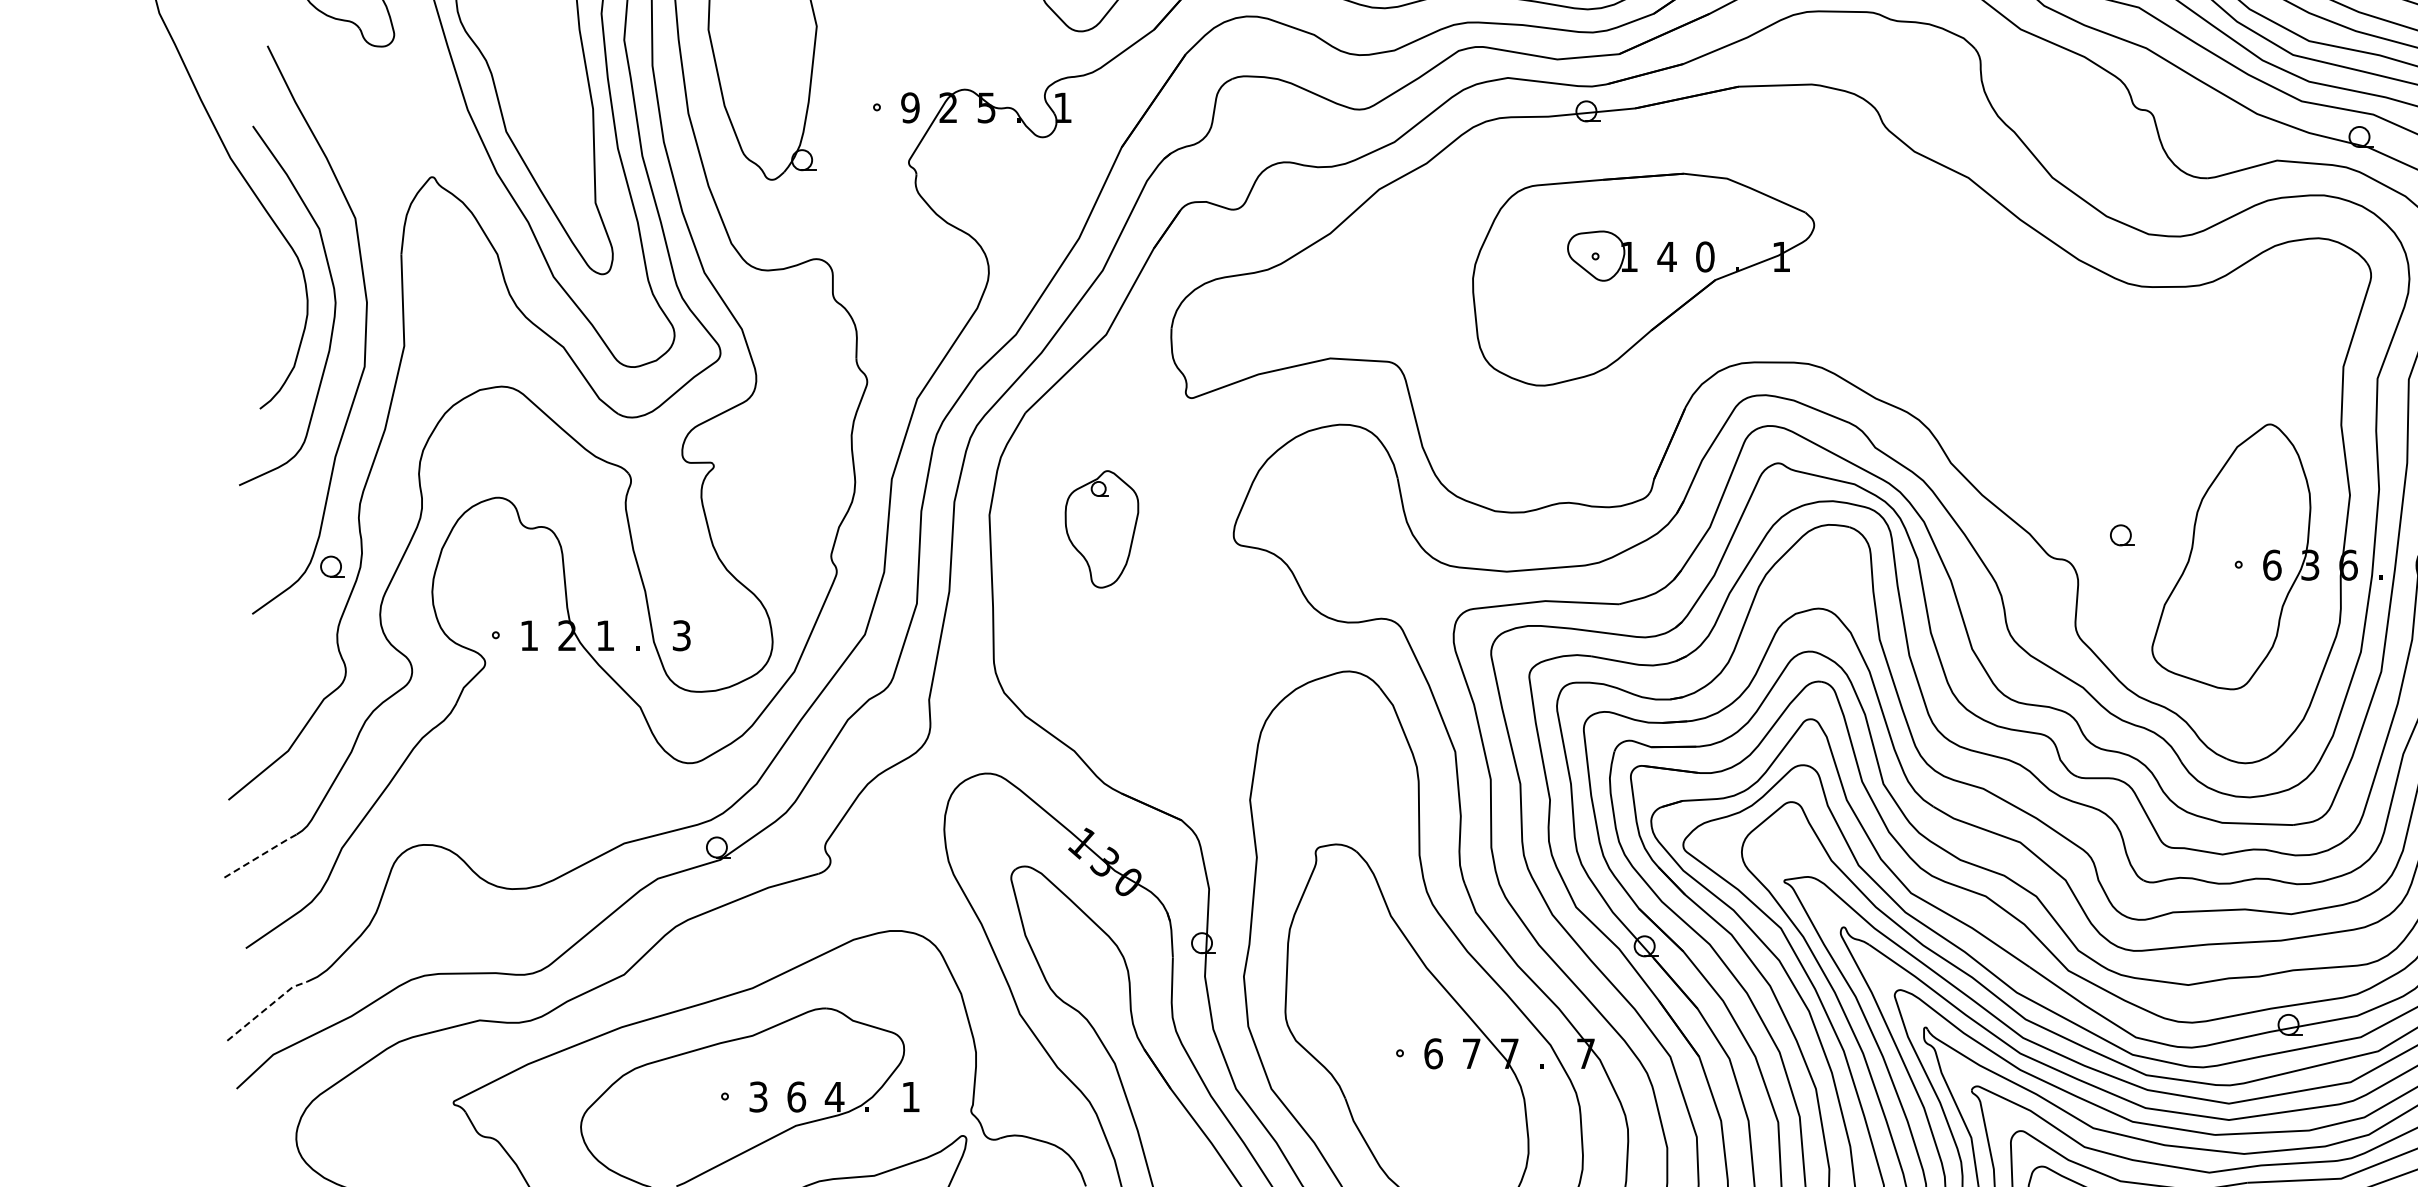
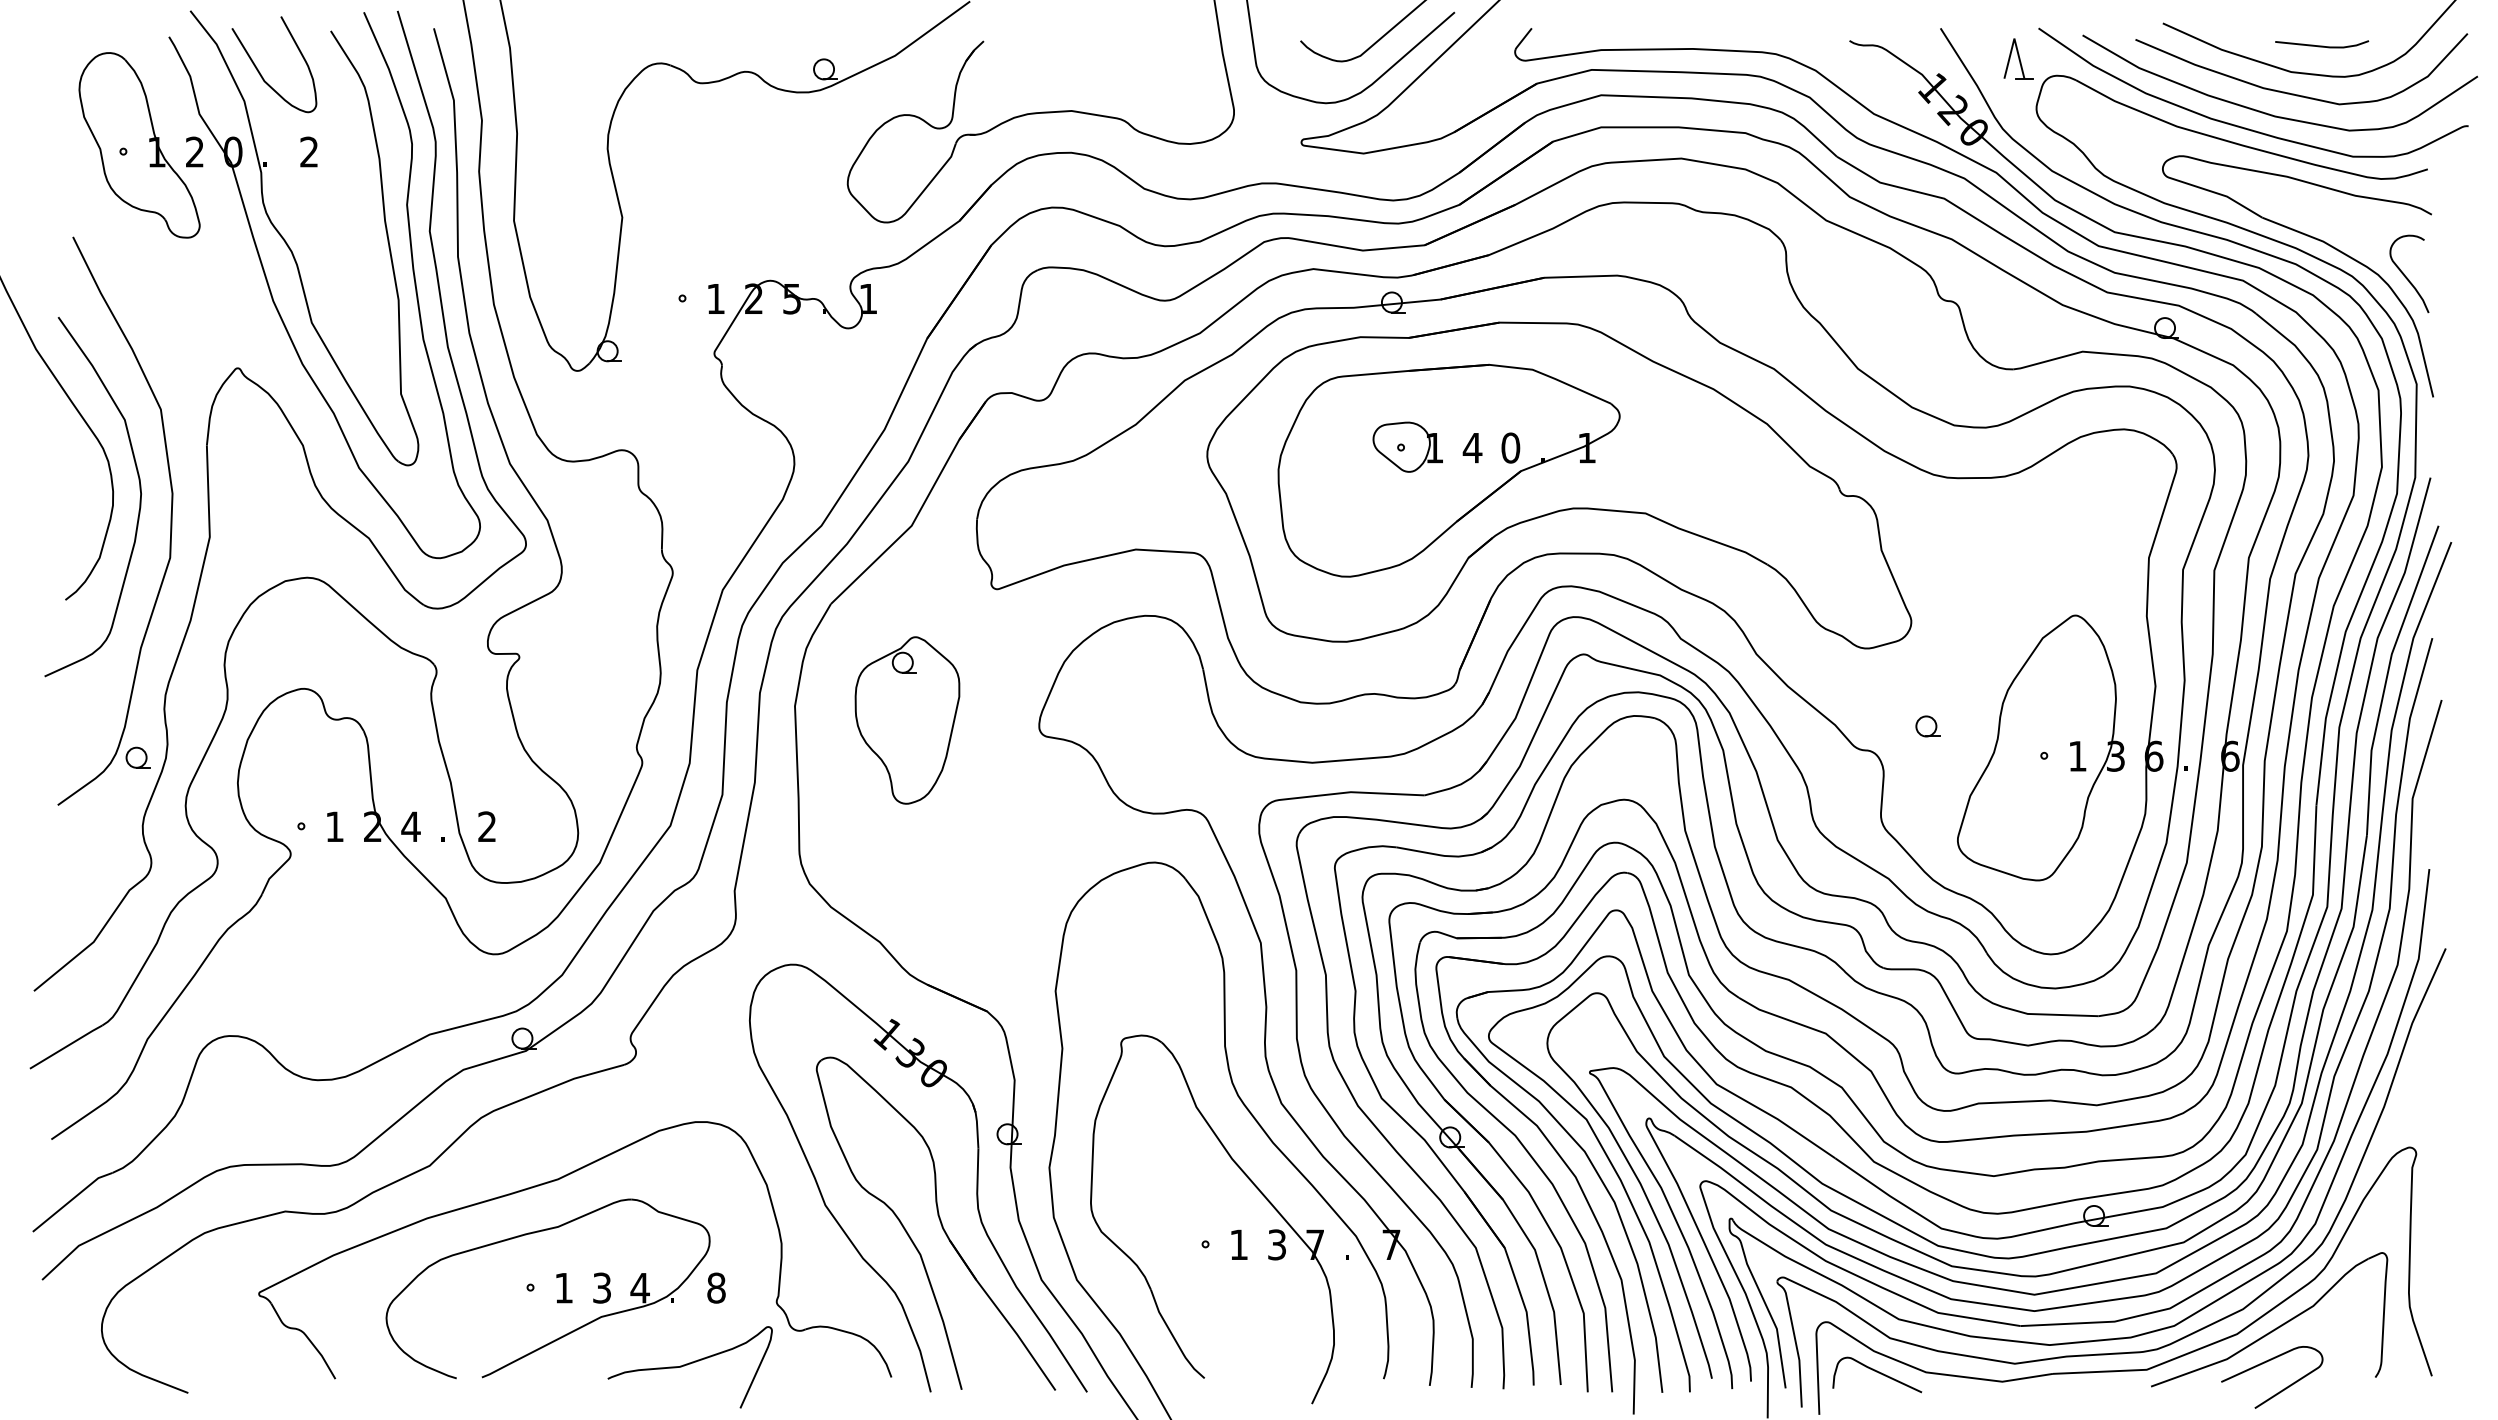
text: (909, 107) -> (715, 298), 9 -> 1
part: (1753, 294) -> (1559, 485), added
part: (1101, 529) -> (907, 720), size x1.43
text: (2271, 564) -> (2077, 755), 6 -> 1
text: (604, 635) -> (410, 826), 1 -> 4
text: (681, 635) -> (487, 826), 3 -> 2
line: (260, 855) -> (66, 1046), dashed -> solid
line: (266, 1008) -> (72, 1199), dashed -> solid
text: (1433, 1053) -> (1239, 1244), 6 -> 1
text: (1470, 1053) -> (1276, 1244), 7 -> 3
text: (757, 1096) -> (563, 1287), 3 -> 1
text: (796, 1096) -> (602, 1287), 6 -> 3
text: (910, 1096) -> (716, 1287), 1 -> 8

